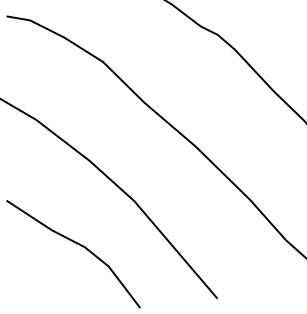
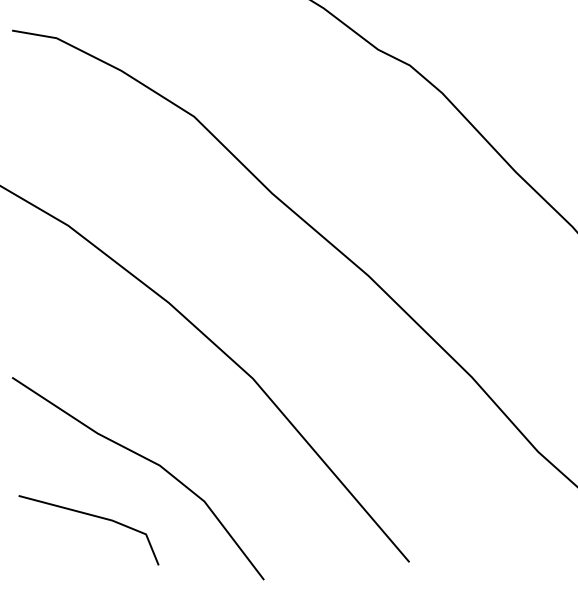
line: (47, 274) -> (89, 516), added

